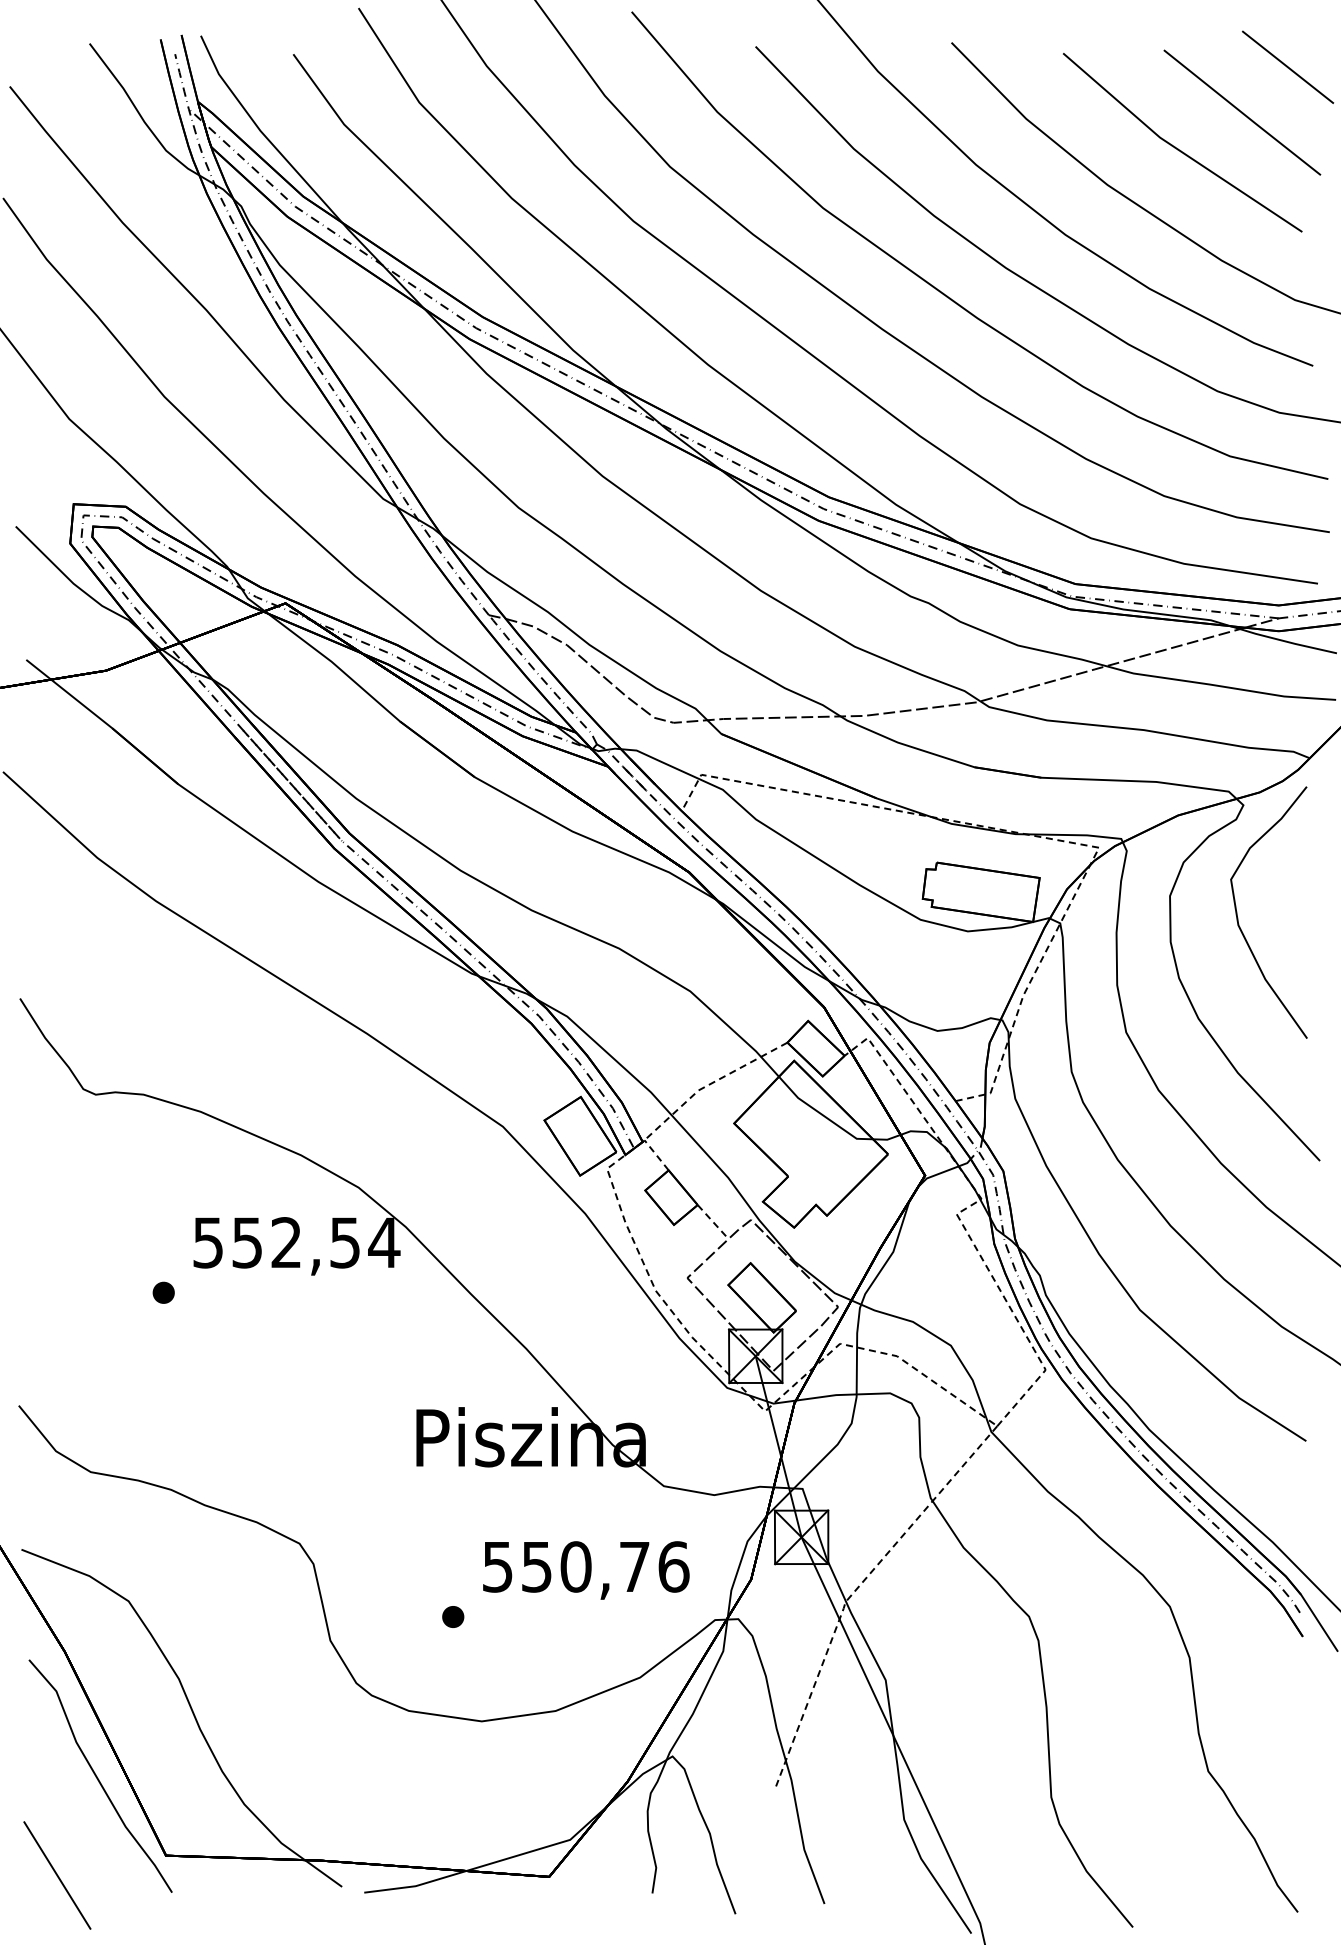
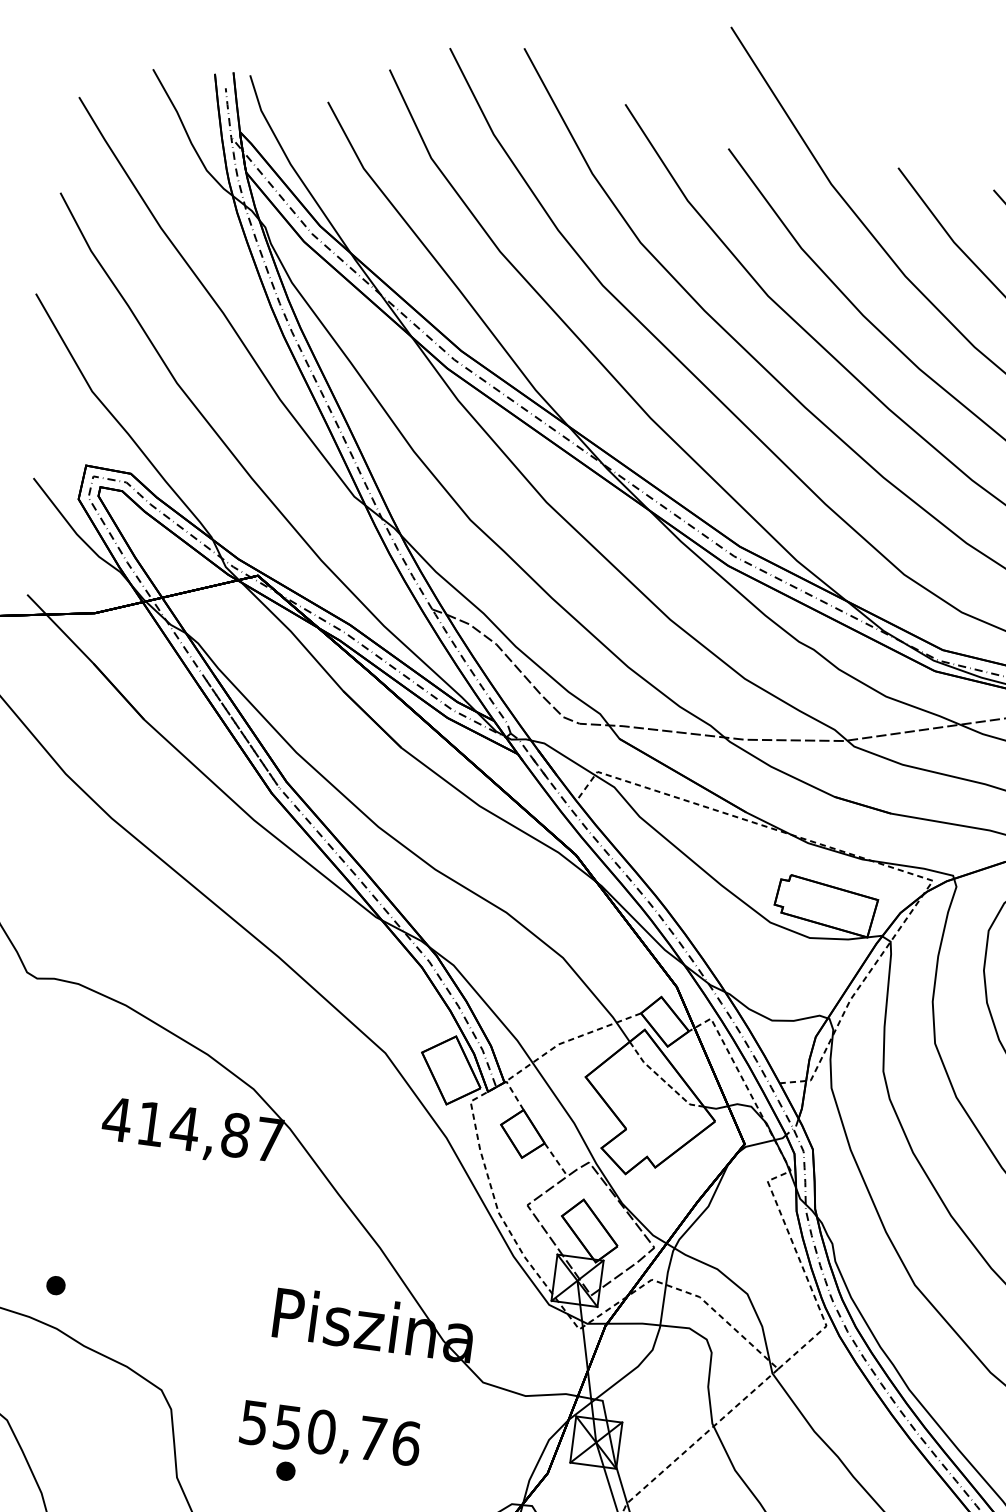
line: (822, 1115) -> (662, 1080), solid -> dashed
text: (295, 1242) -> (192, 1129), 552,54 -> 414,87
part: (163, 1292) -> (55, 1285), moved
text: (586, 1570) -> (330, 1436), moved

